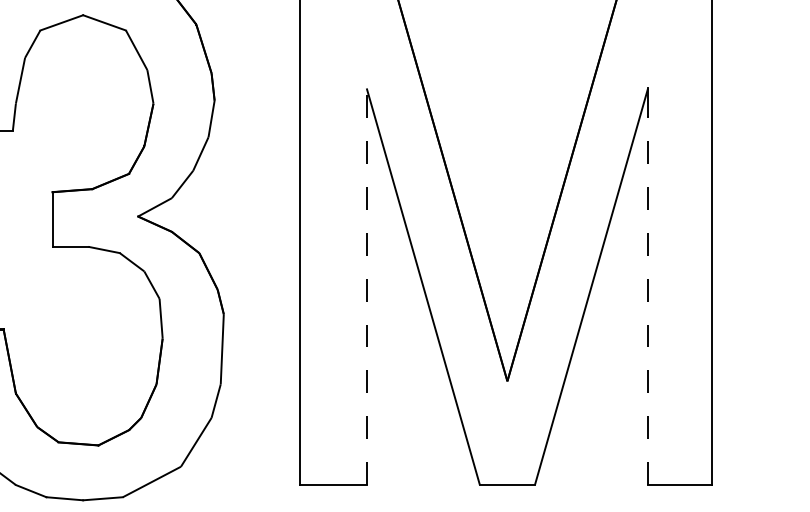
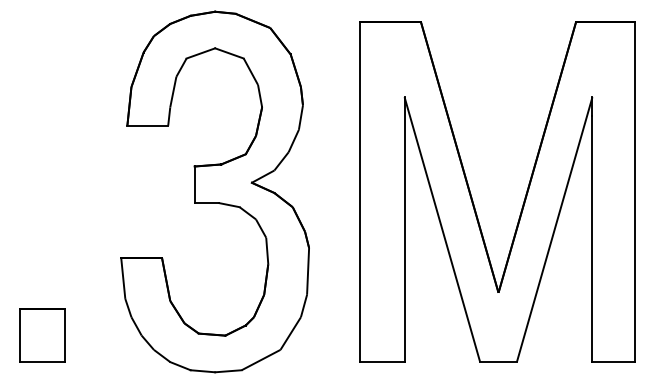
line: (366, 286) -> (404, 229), dashed -> solid
line: (648, 299) -> (592, 238), dashed -> solid

